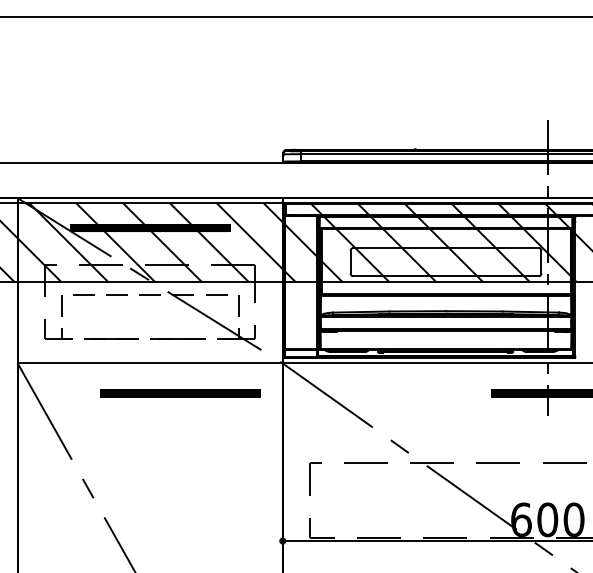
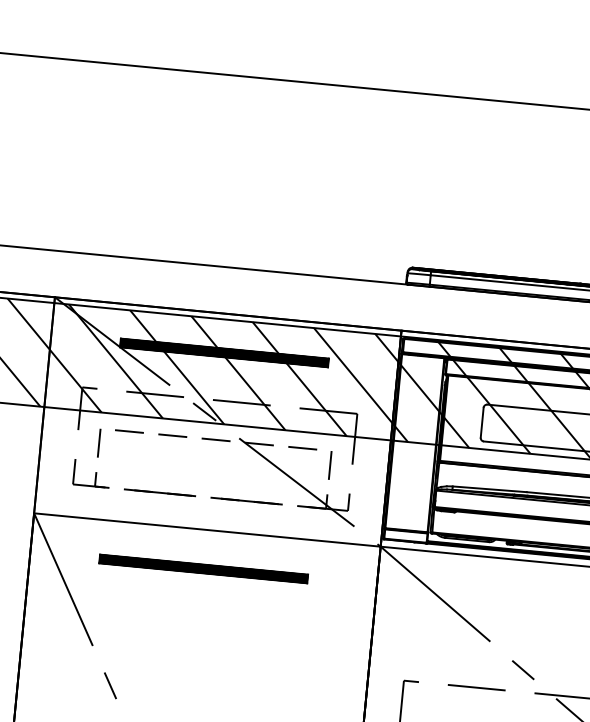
part: (180, 393) -> (203, 569), moved

